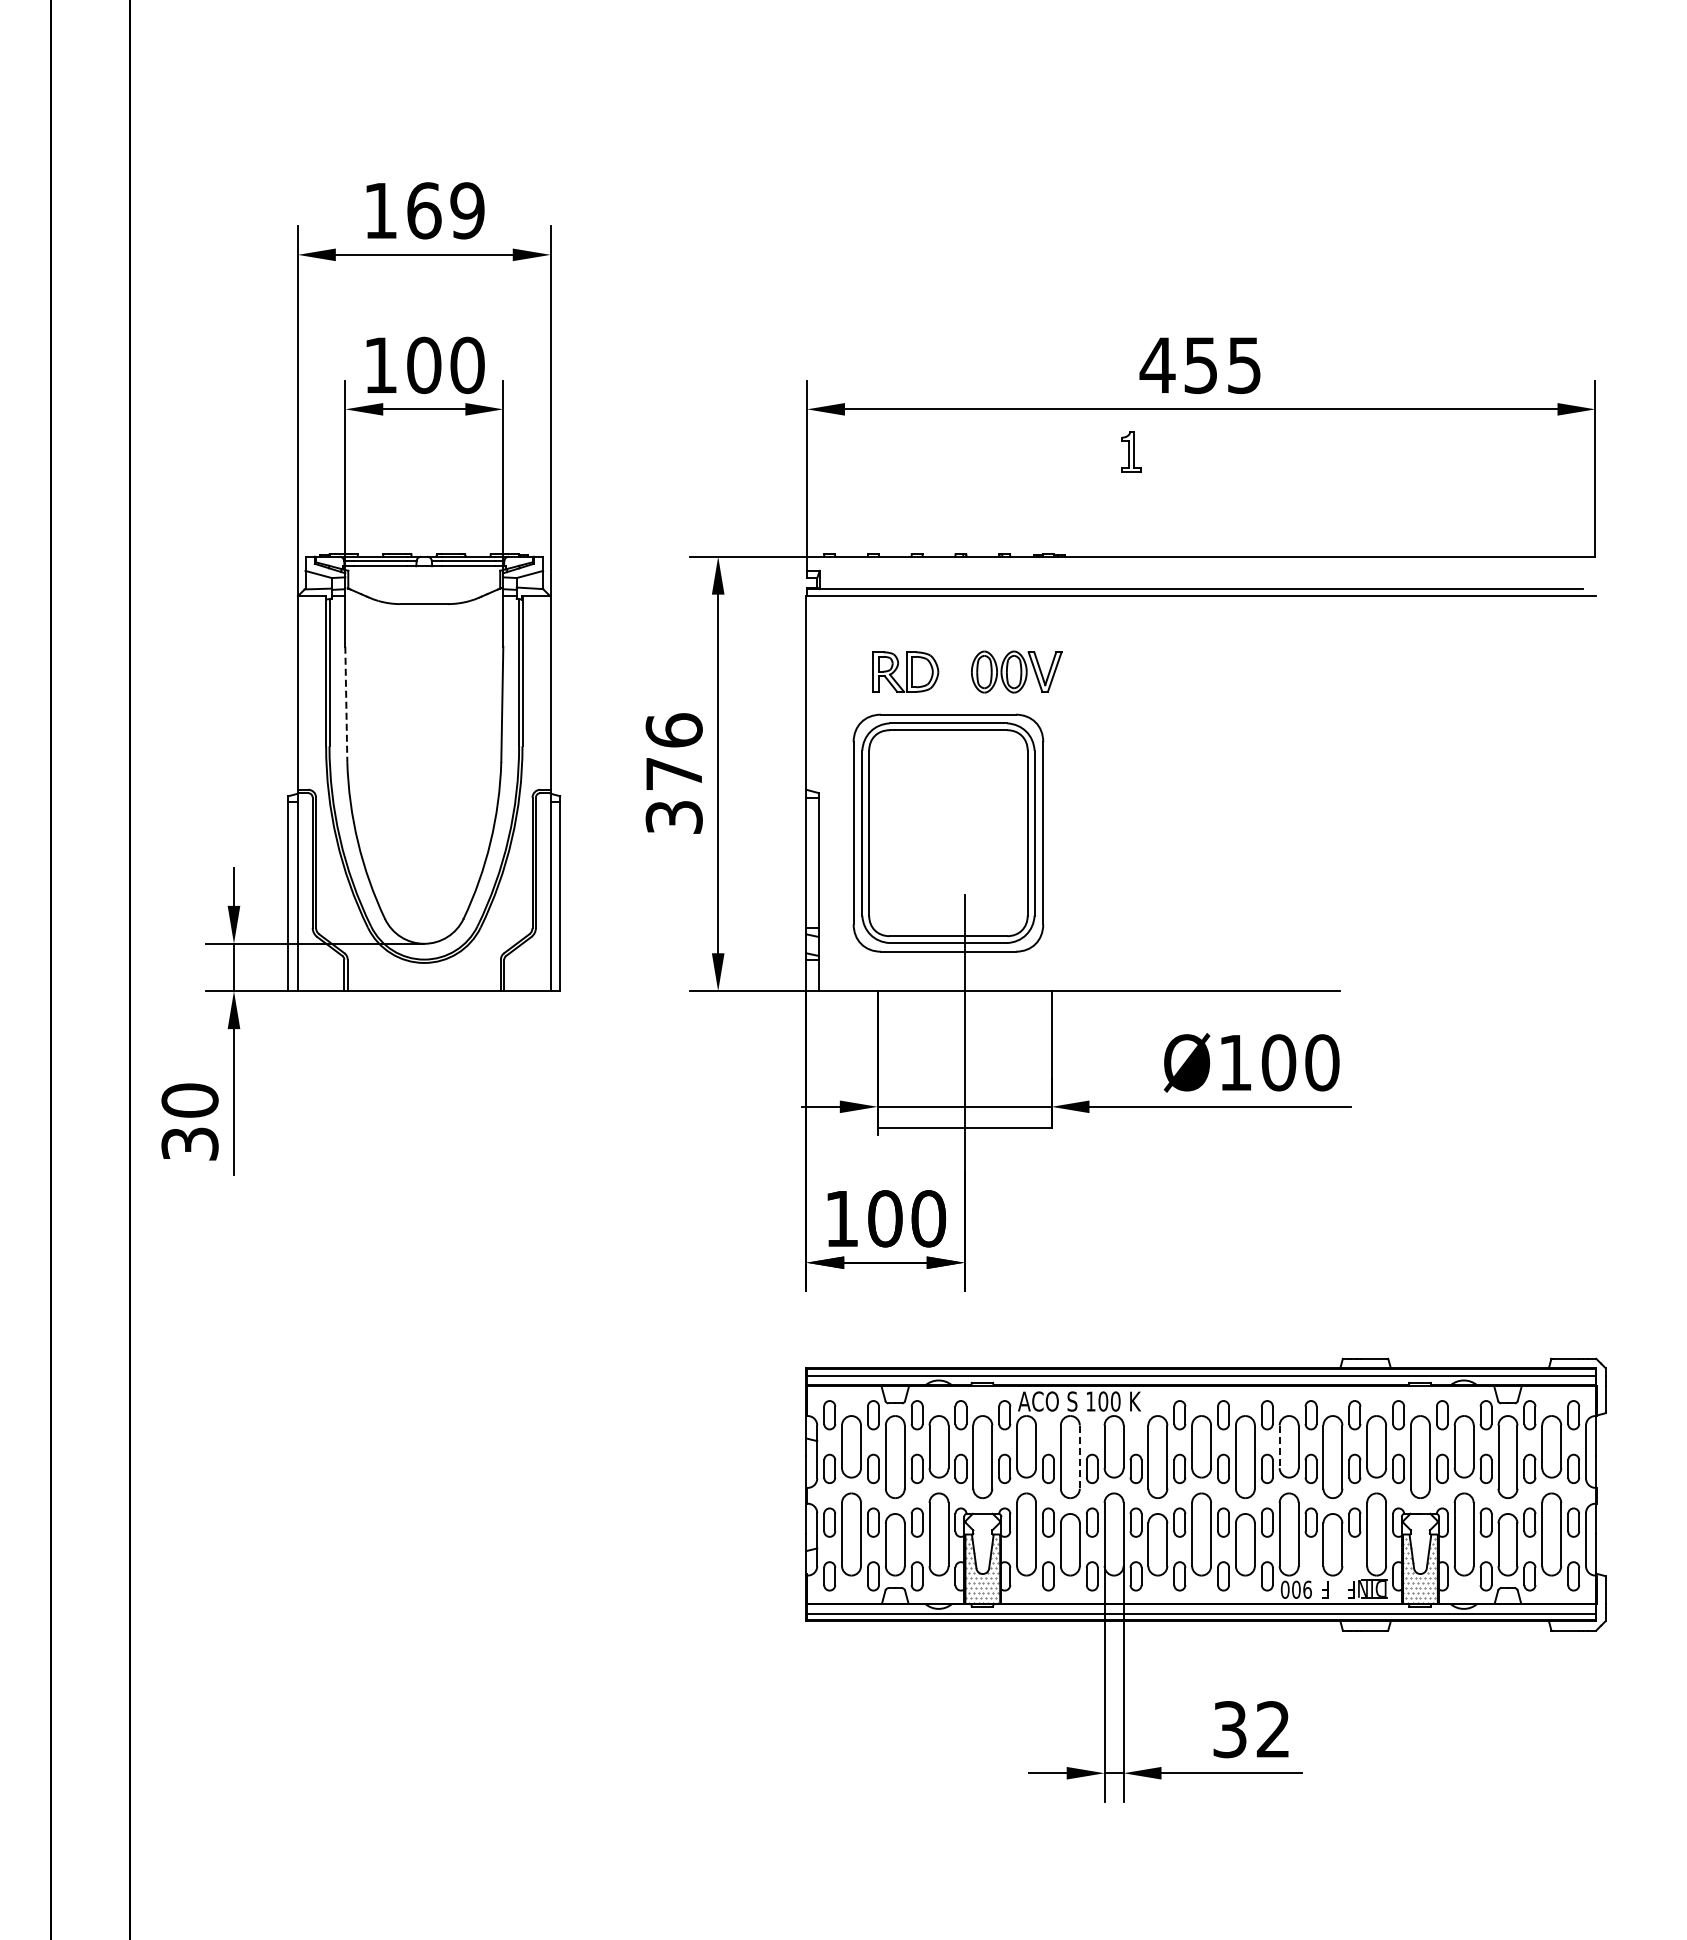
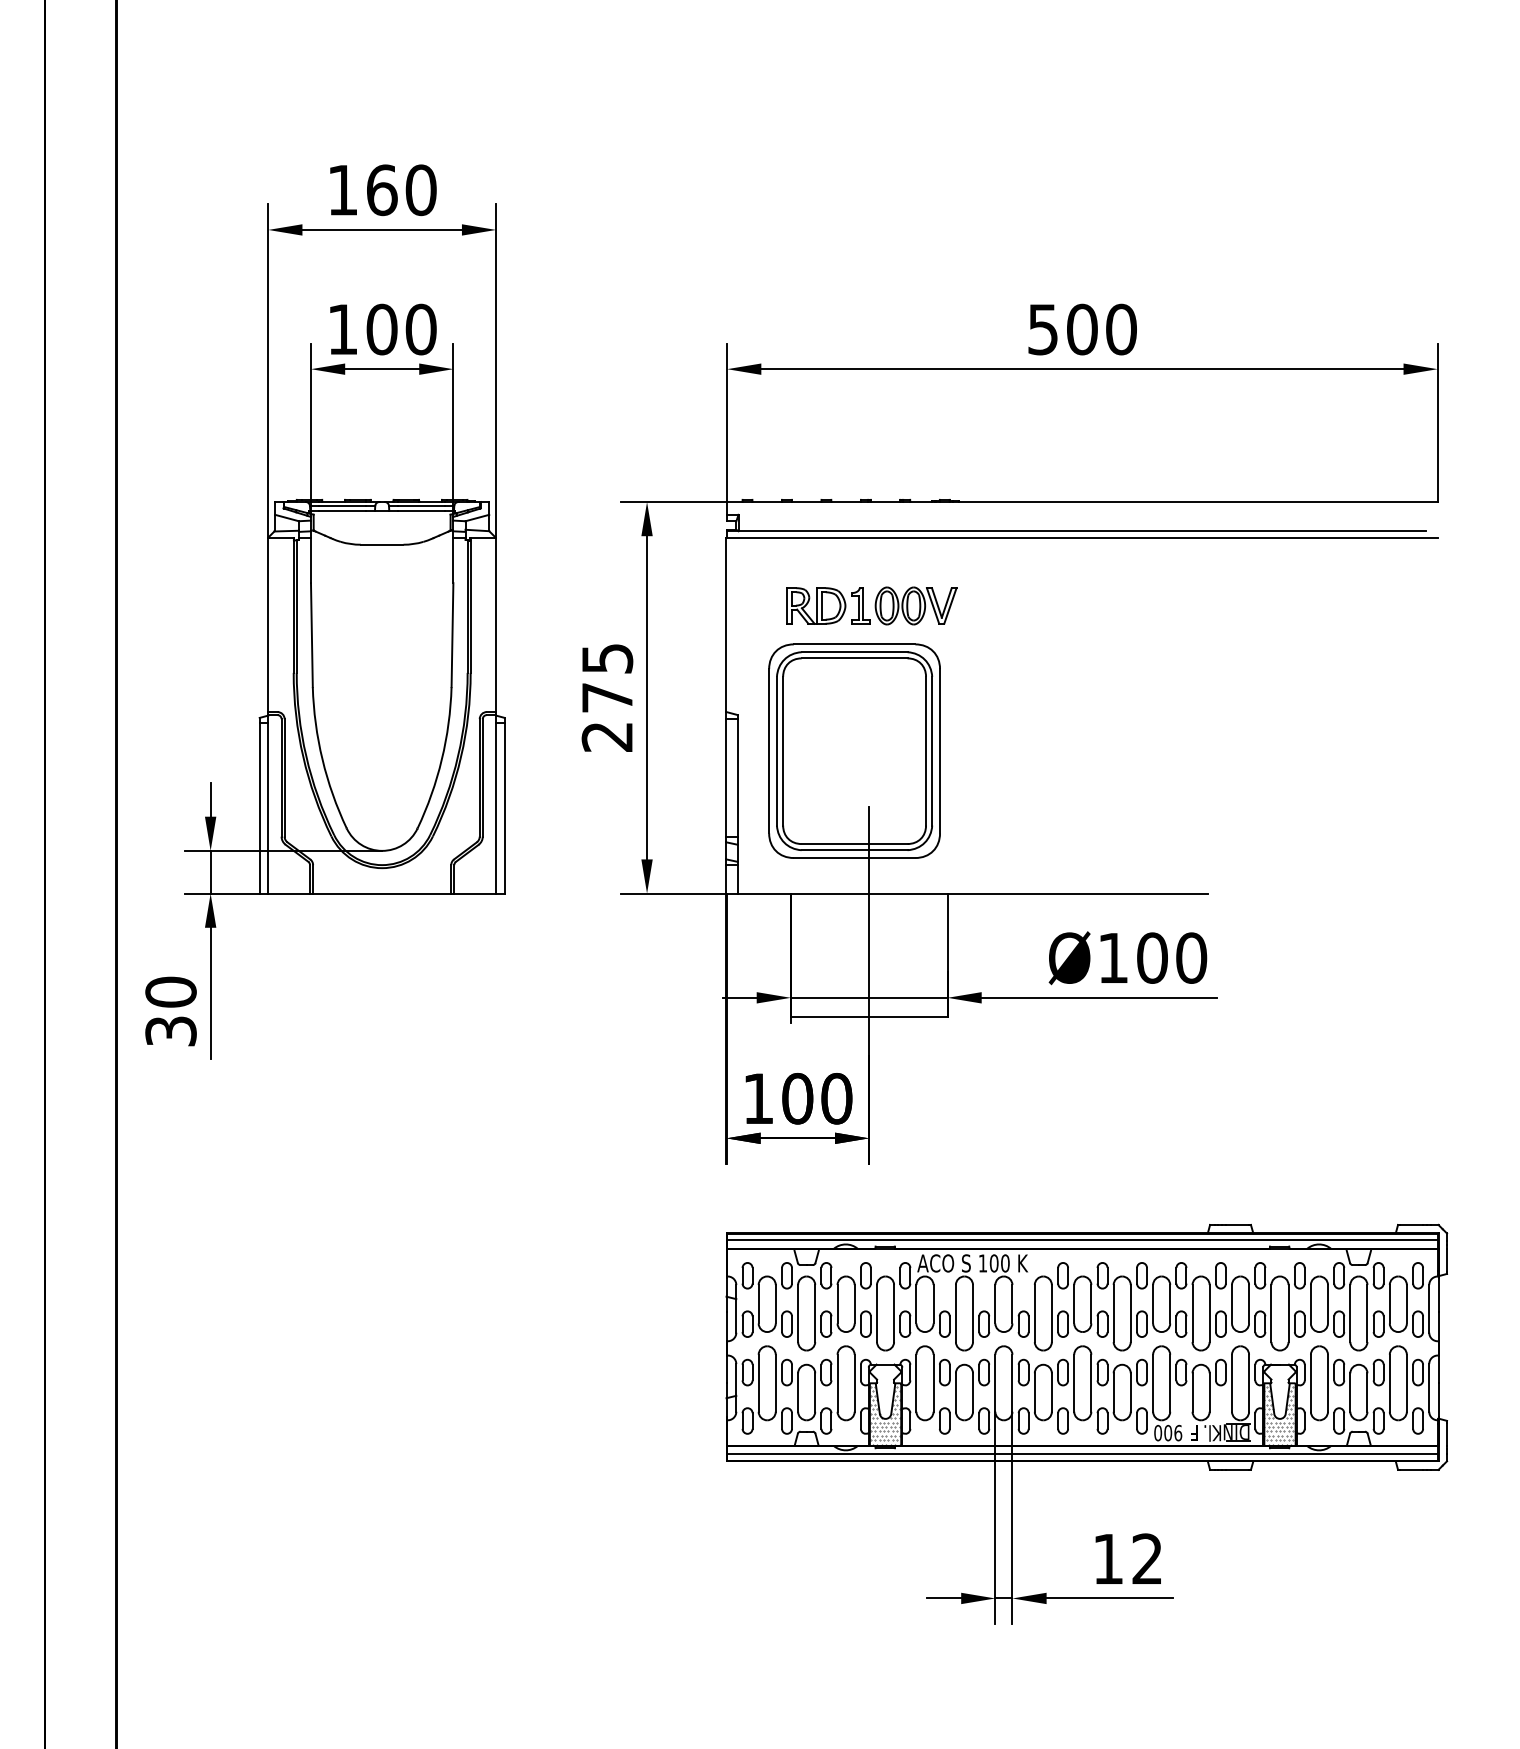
text: (467, 210) -> (421, 189), 169 -> 160
text: (1200, 365) -> (1081, 329), 455 -> 500
part: (1131, 451) -> (860, 605), moved
line: (346, 704) -> (312, 635), dashed -> solid
text: (673, 773) -> (606, 697), 376 -> 275
line: (1279, 1447) -> (1152, 1304), dashed -> solid
line: (1079, 1457) -> (972, 1313), dashed -> solid
text: (1345, 1590) -> (1212, 1433), F -> Kl.
text: (1229, 1729) -> (1107, 1559), 32 -> 12

